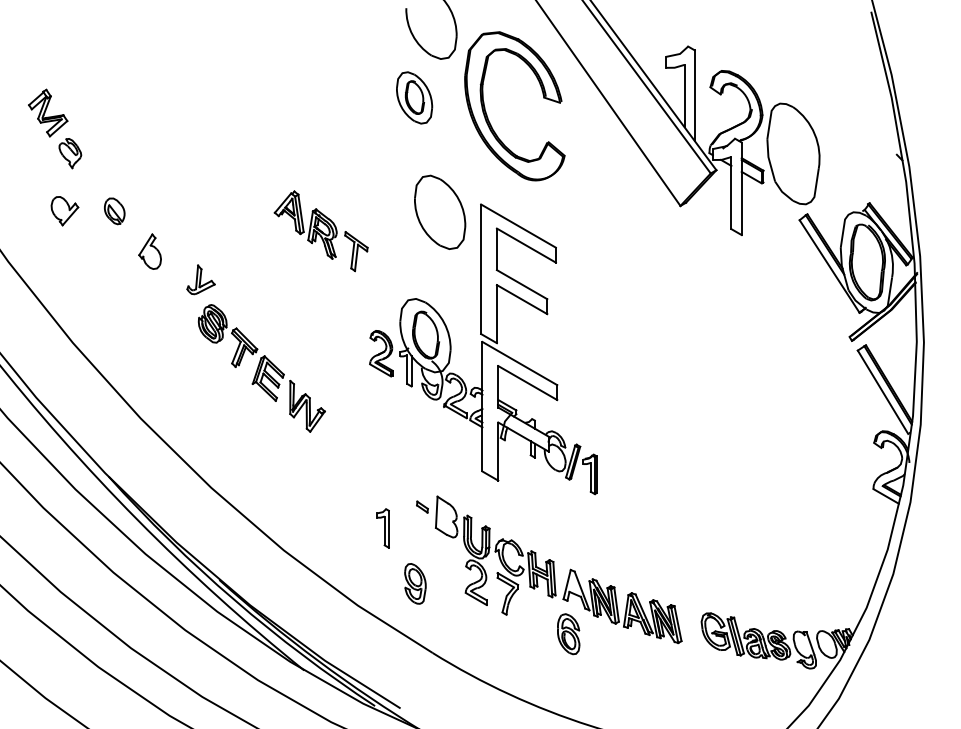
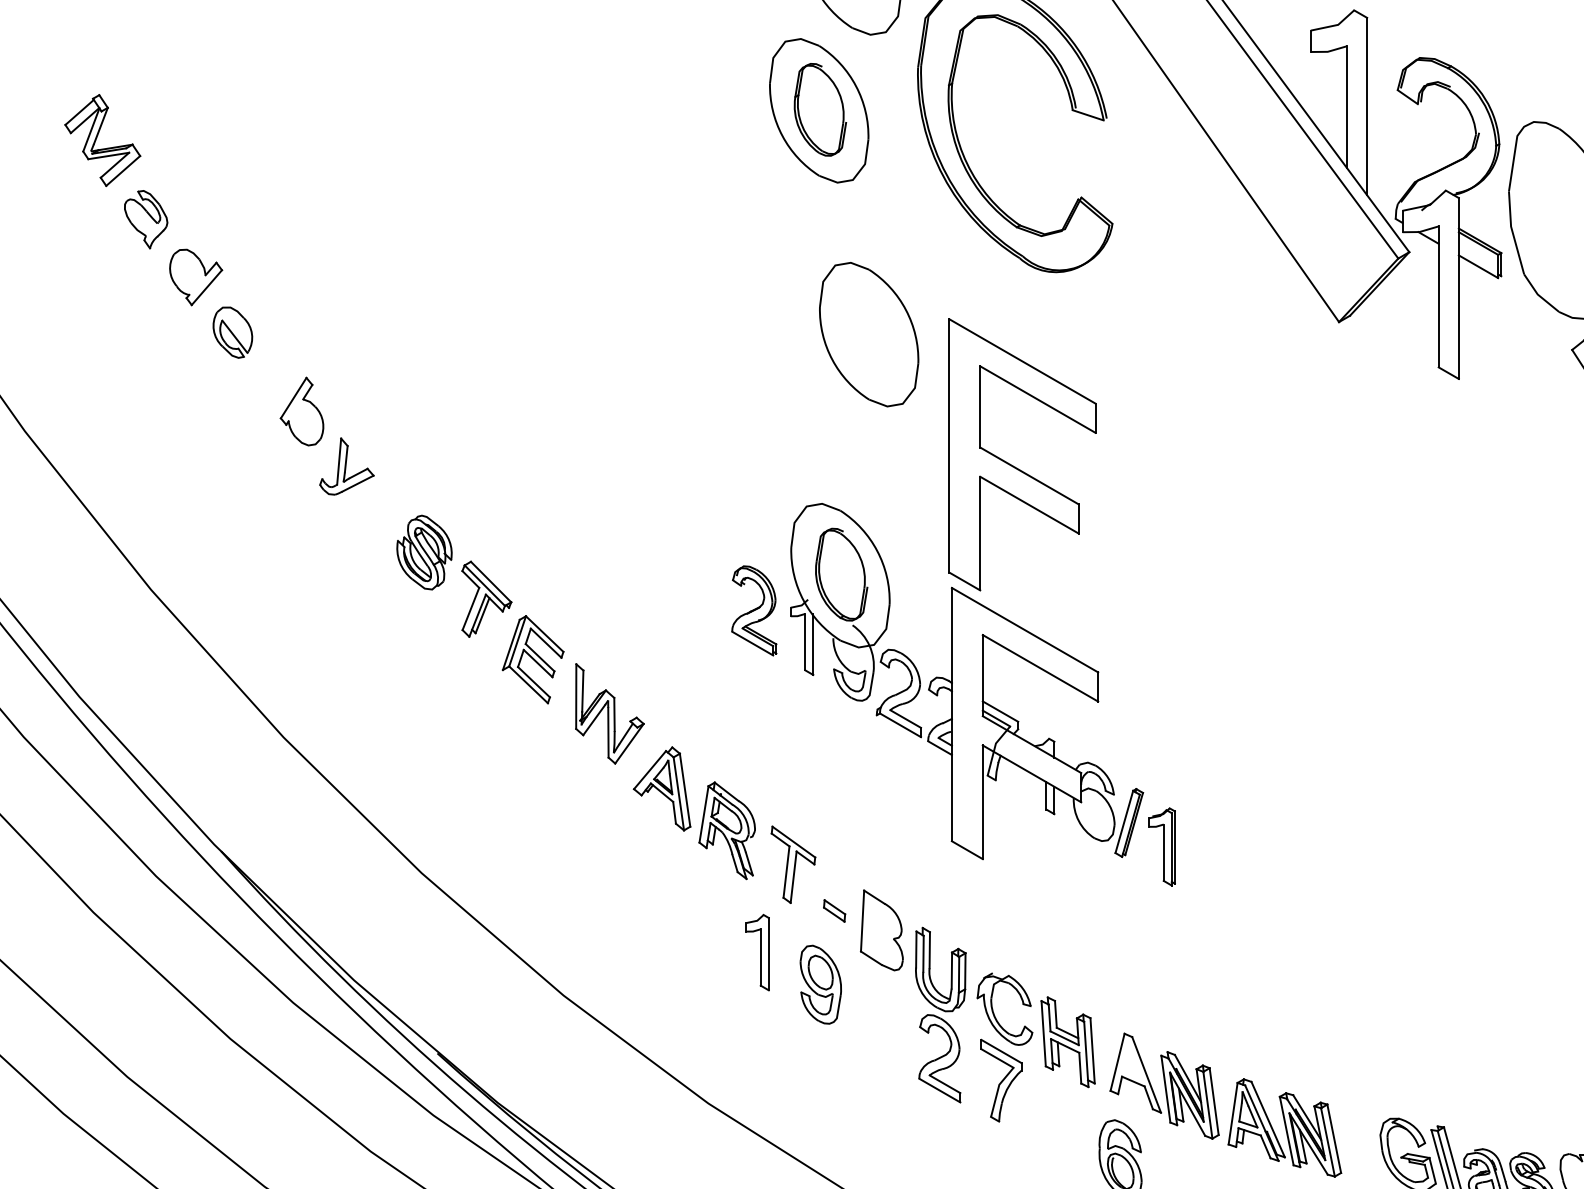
part: (414, 97) -> (819, 109), size x1.43
part: (64, 211) -> (195, 278), moved
part: (320, 231) -> (723, 825), moved
part: (200, 279) -> (345, 465), moved
part: (415, 583) -> (820, 983), moved

